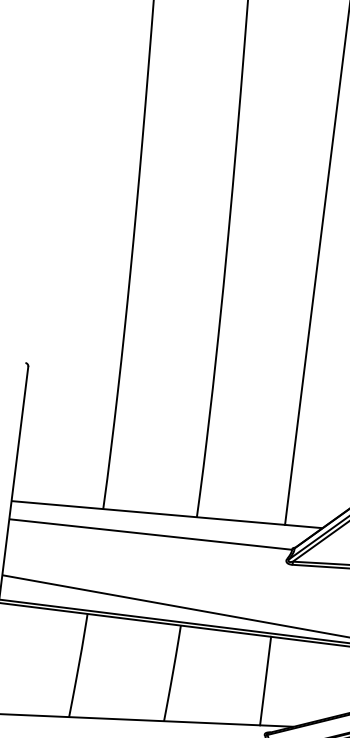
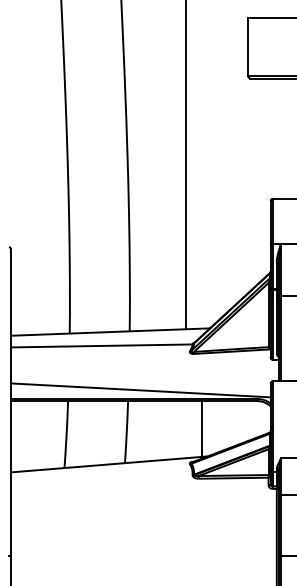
line: (266, 680) -> (202, 429), moved

